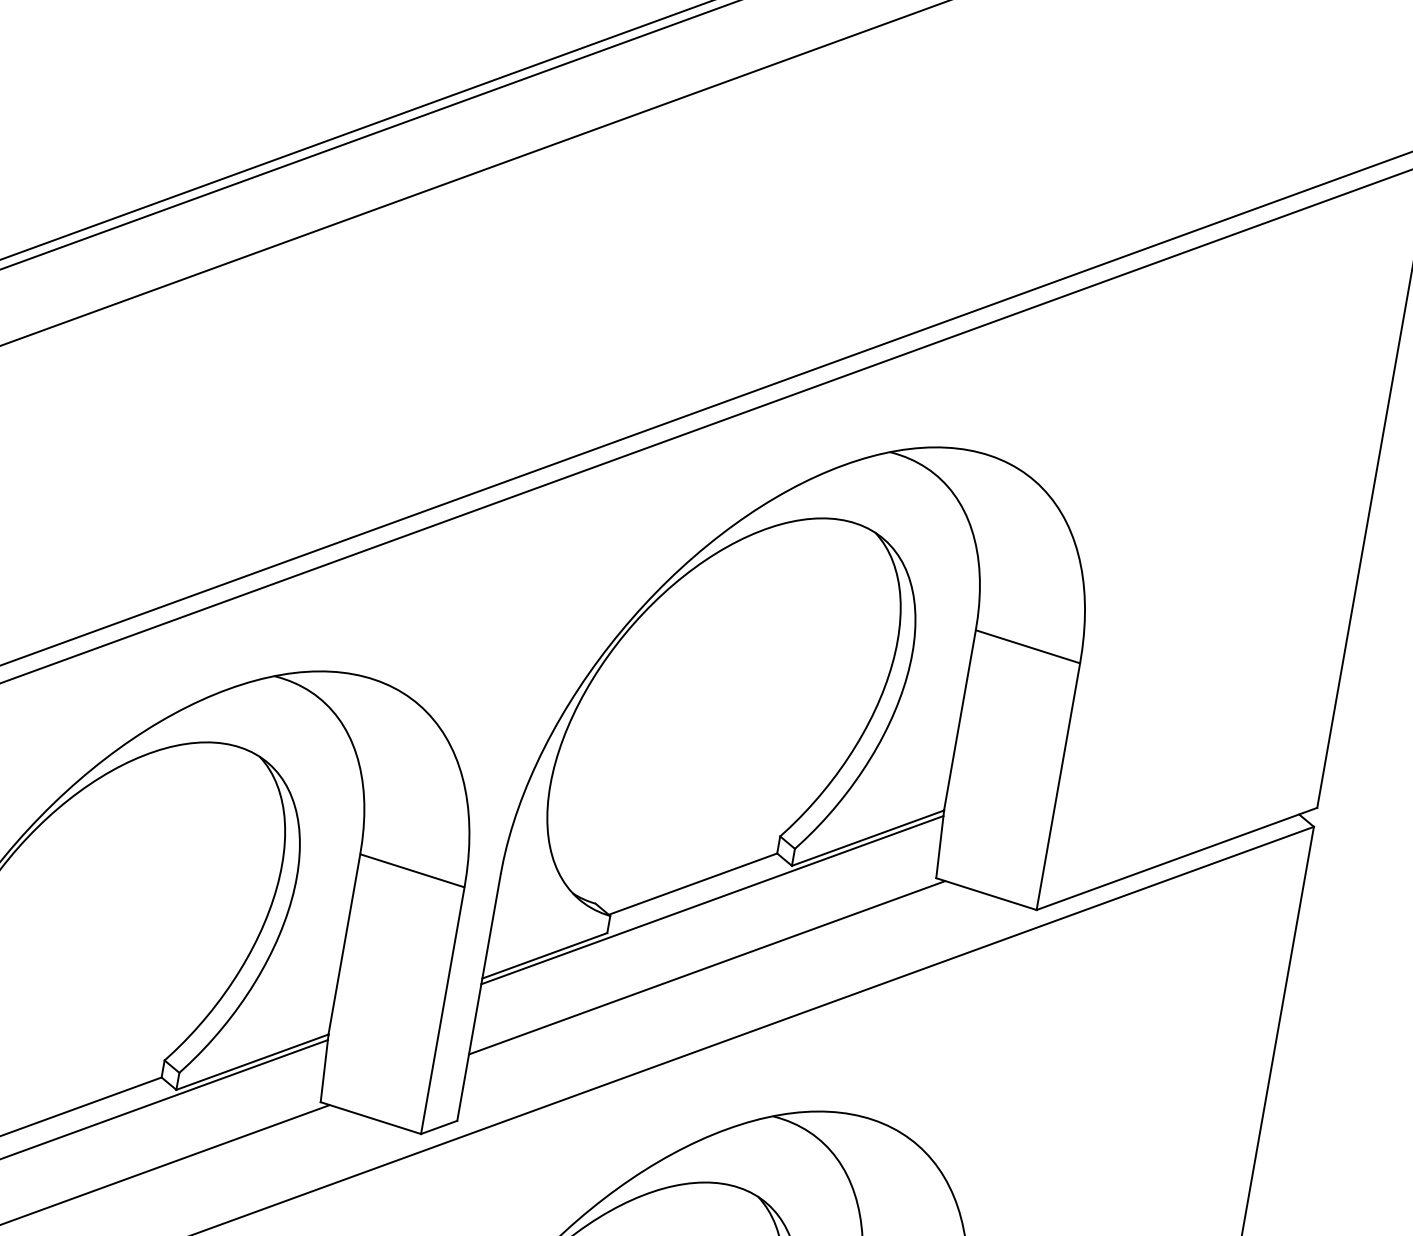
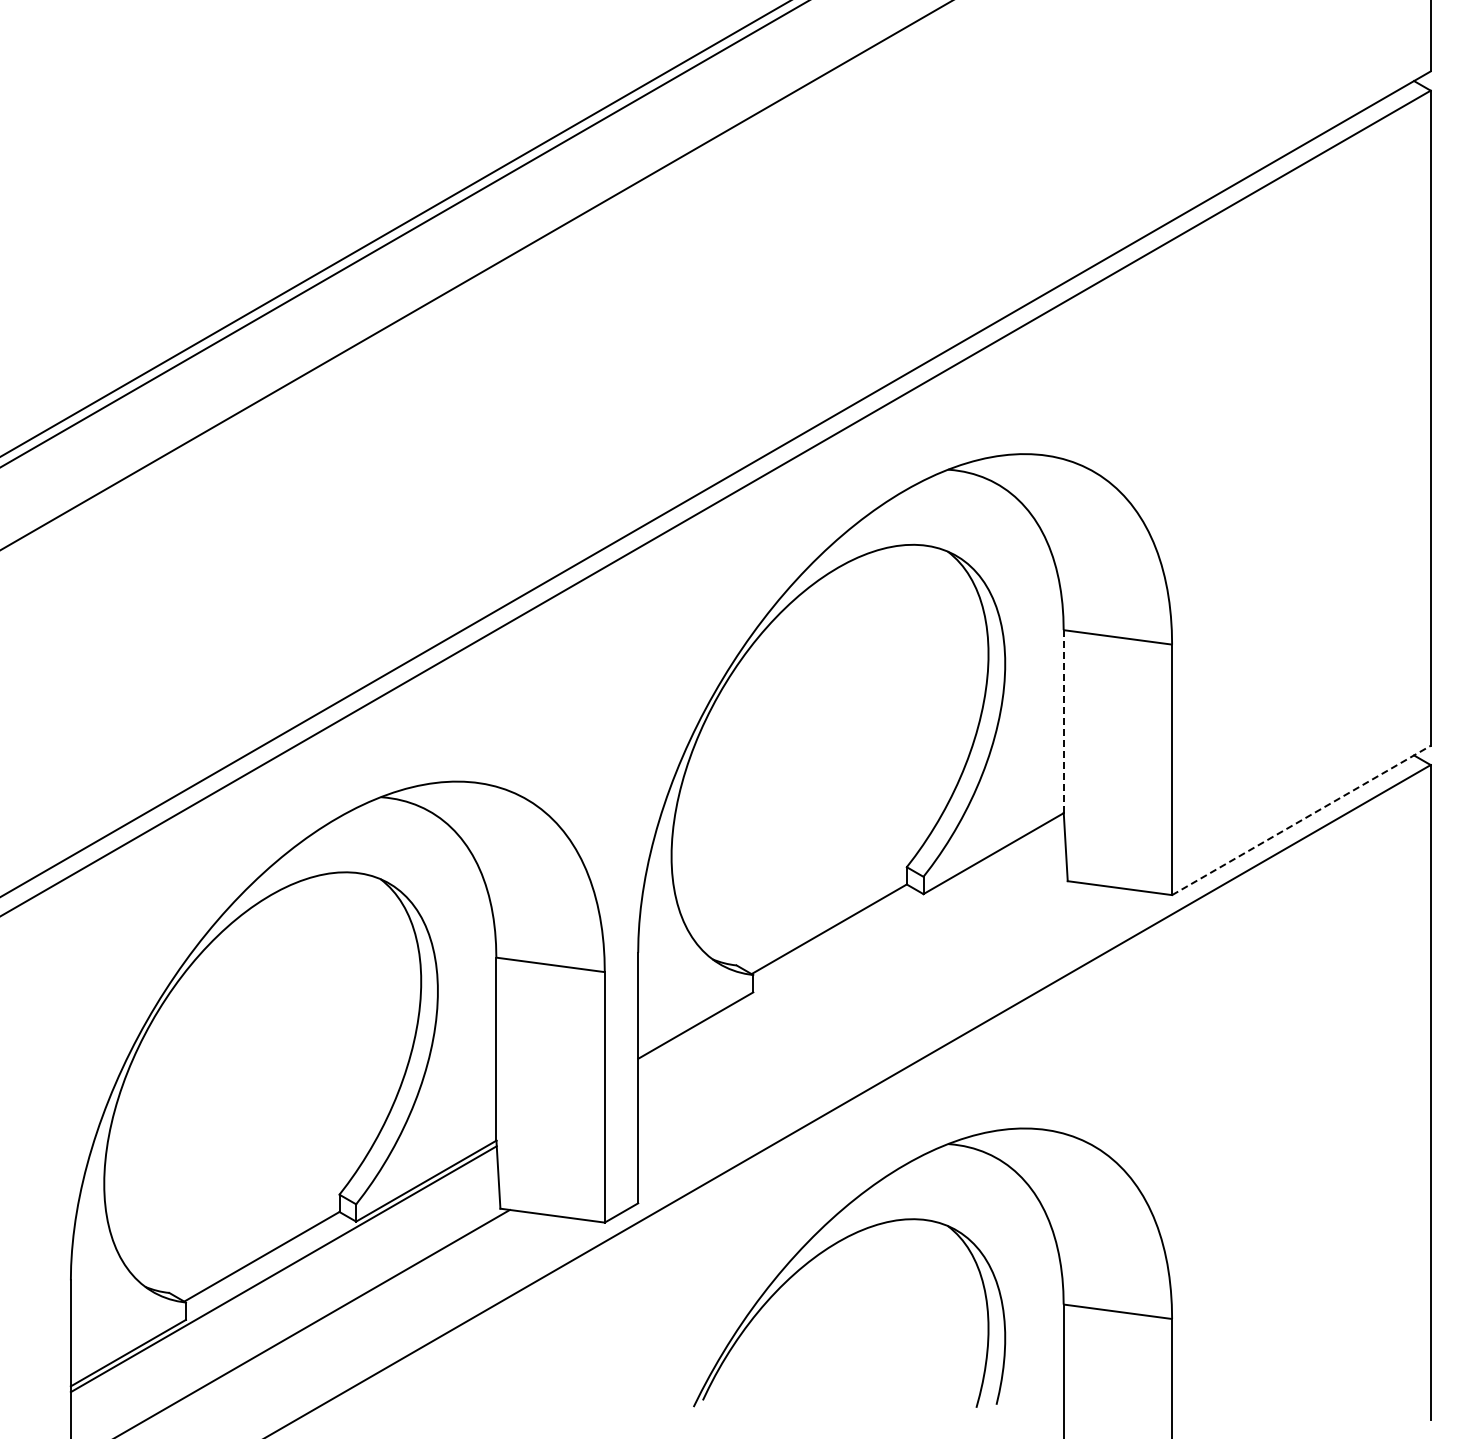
line: (959, 720) -> (1063, 721), solid -> dashed
line: (1177, 859) -> (1301, 820), solid -> dashed
line: (712, 900) -> (851, 941), removed
line: (707, 967) -> (857, 1008), removed

